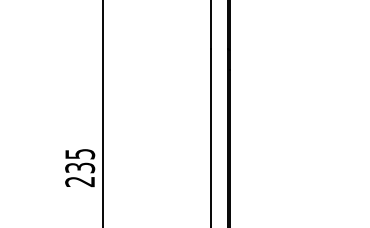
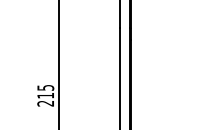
text: (79, 167) -> (45, 95), 235 -> 215

